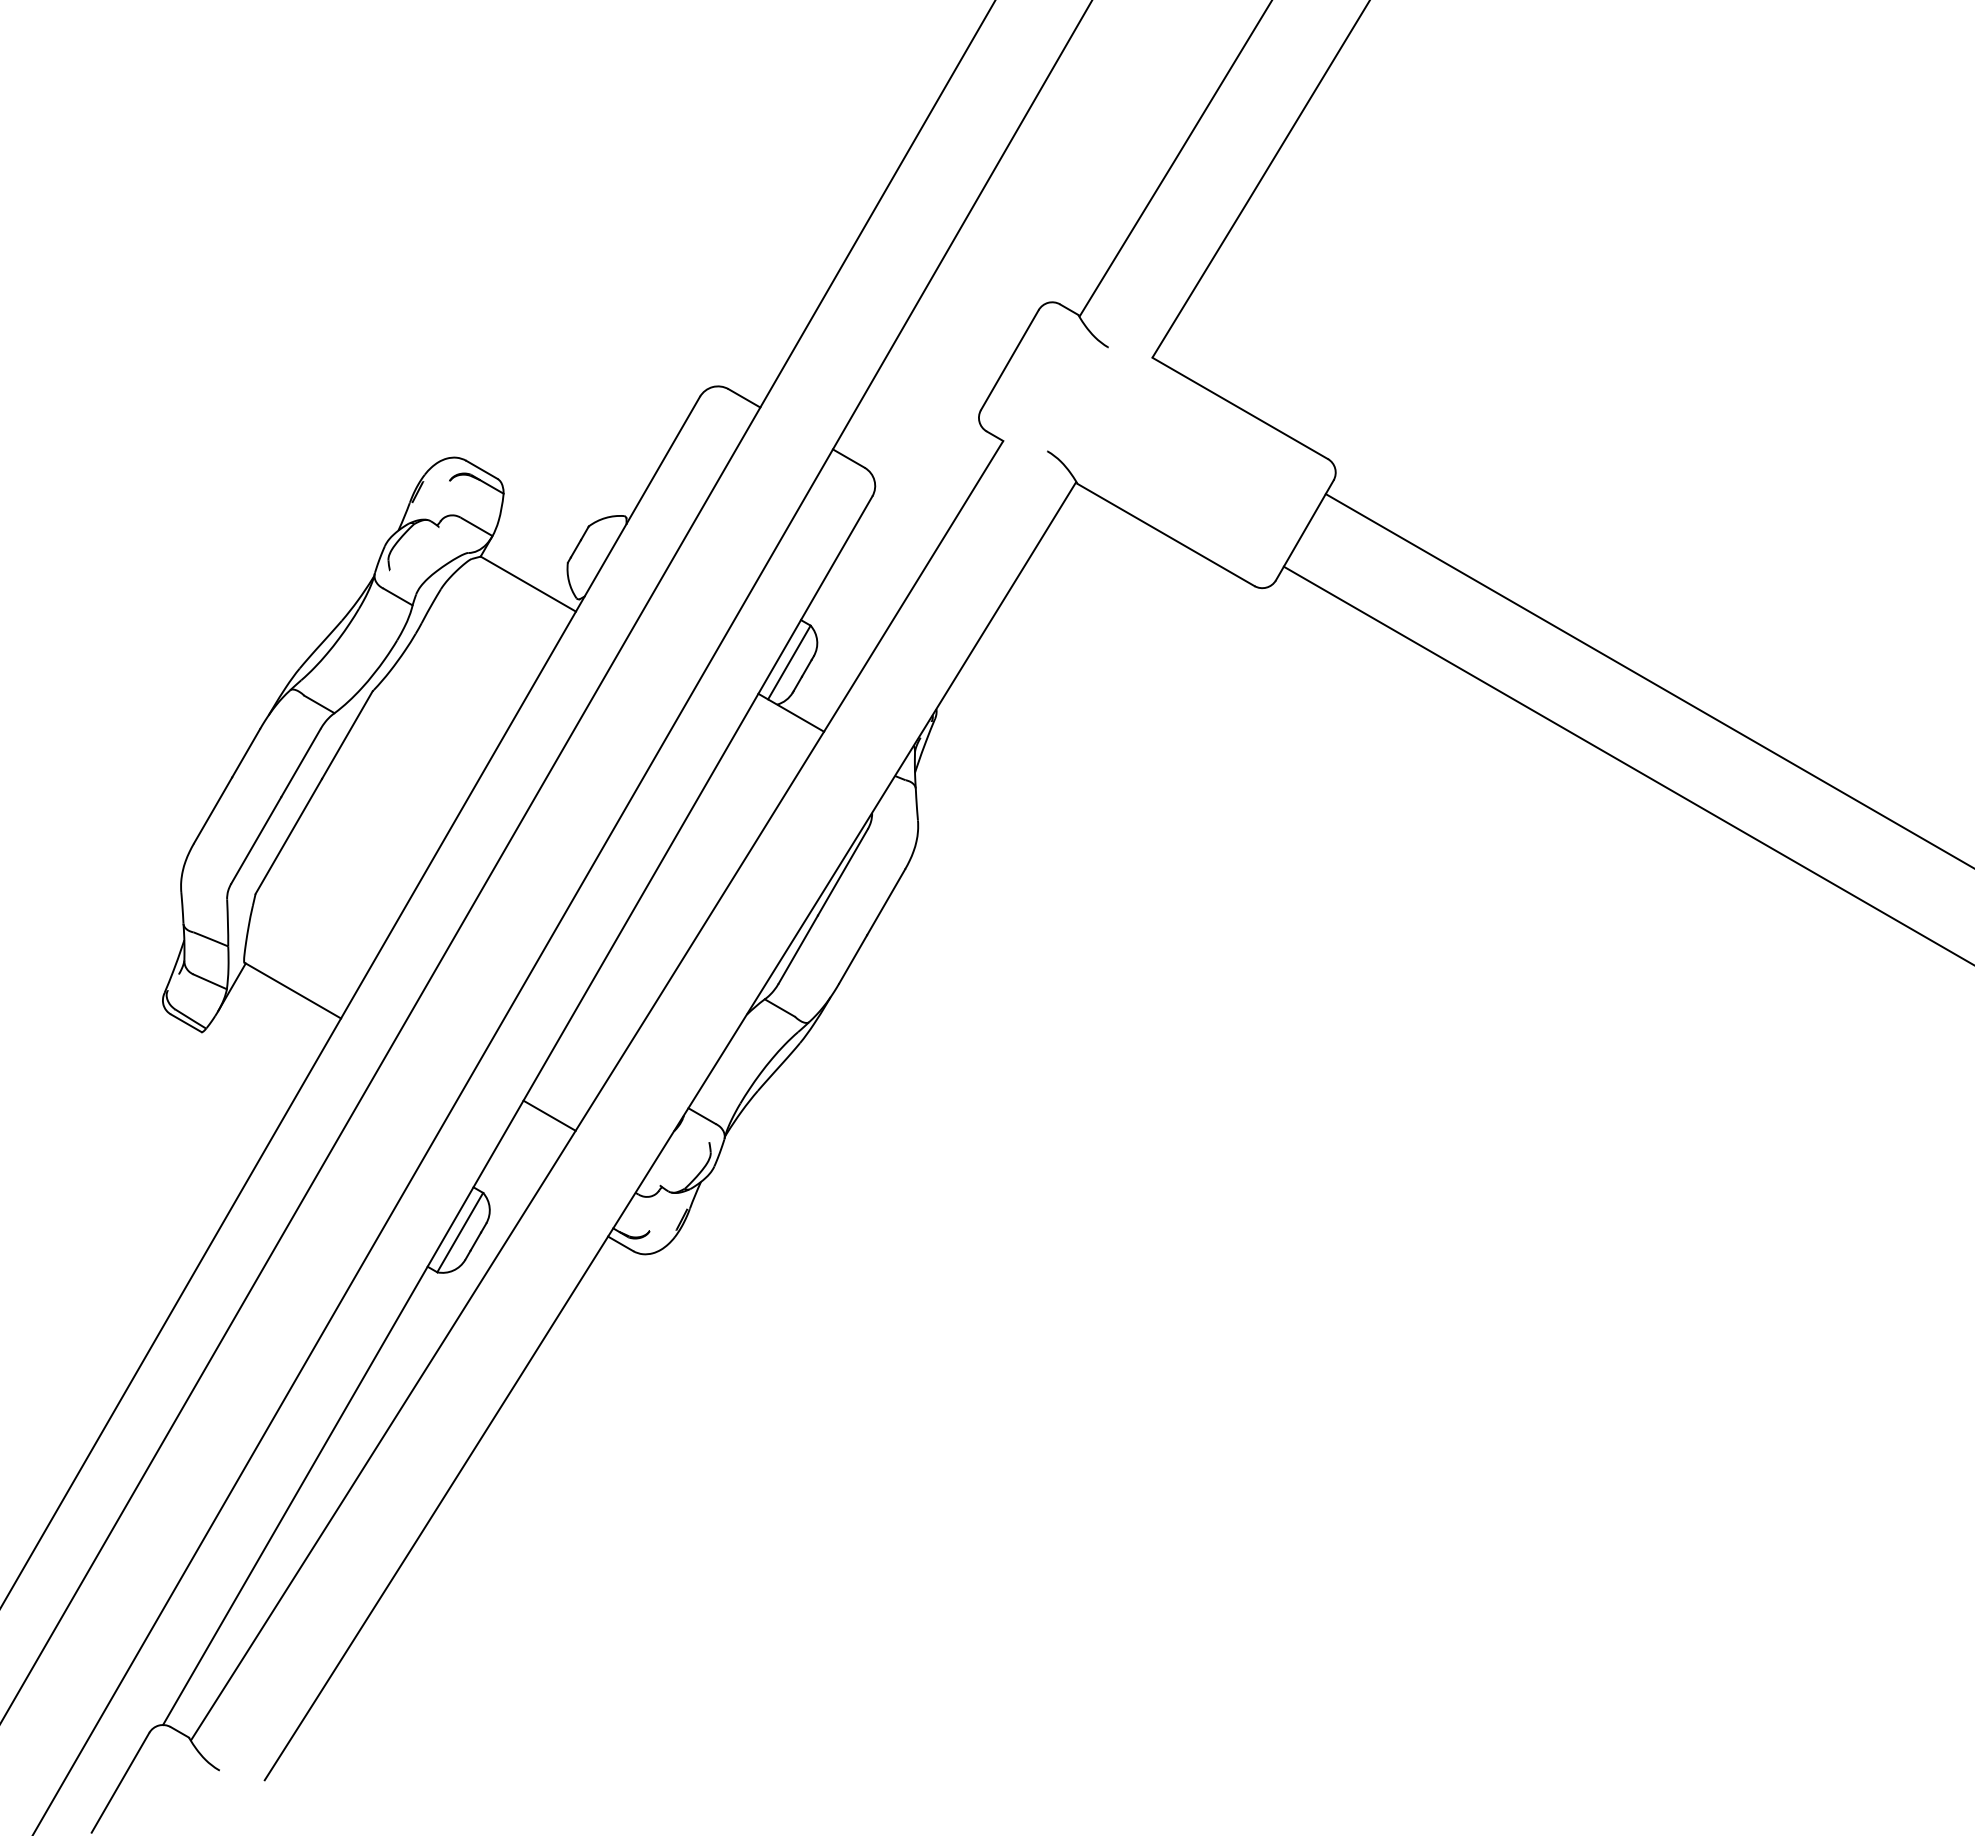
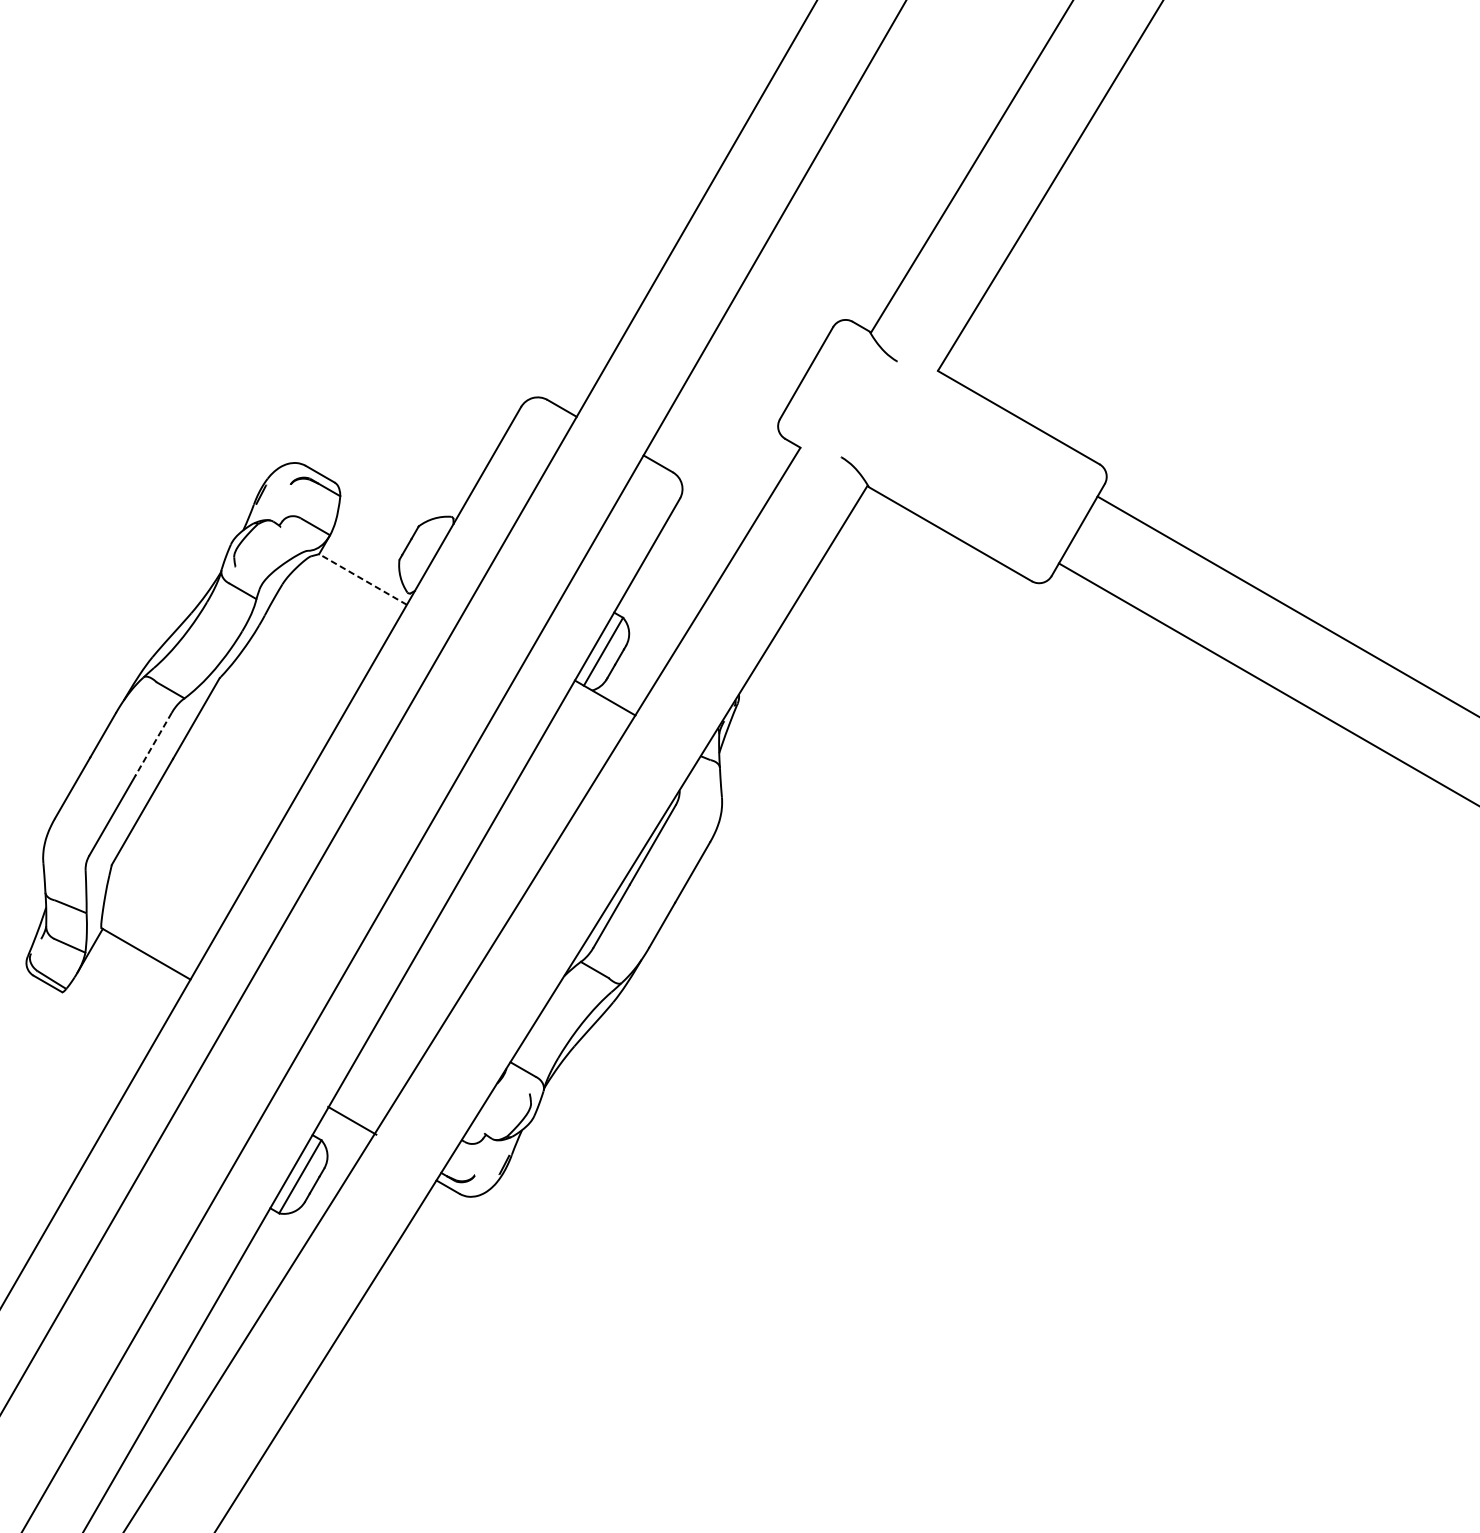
line: (527, 583) -> (362, 578), solid -> dashed
line: (300, 763) -> (153, 744), solid -> dashed
line: (549, 1115) -> (352, 1120), moved

